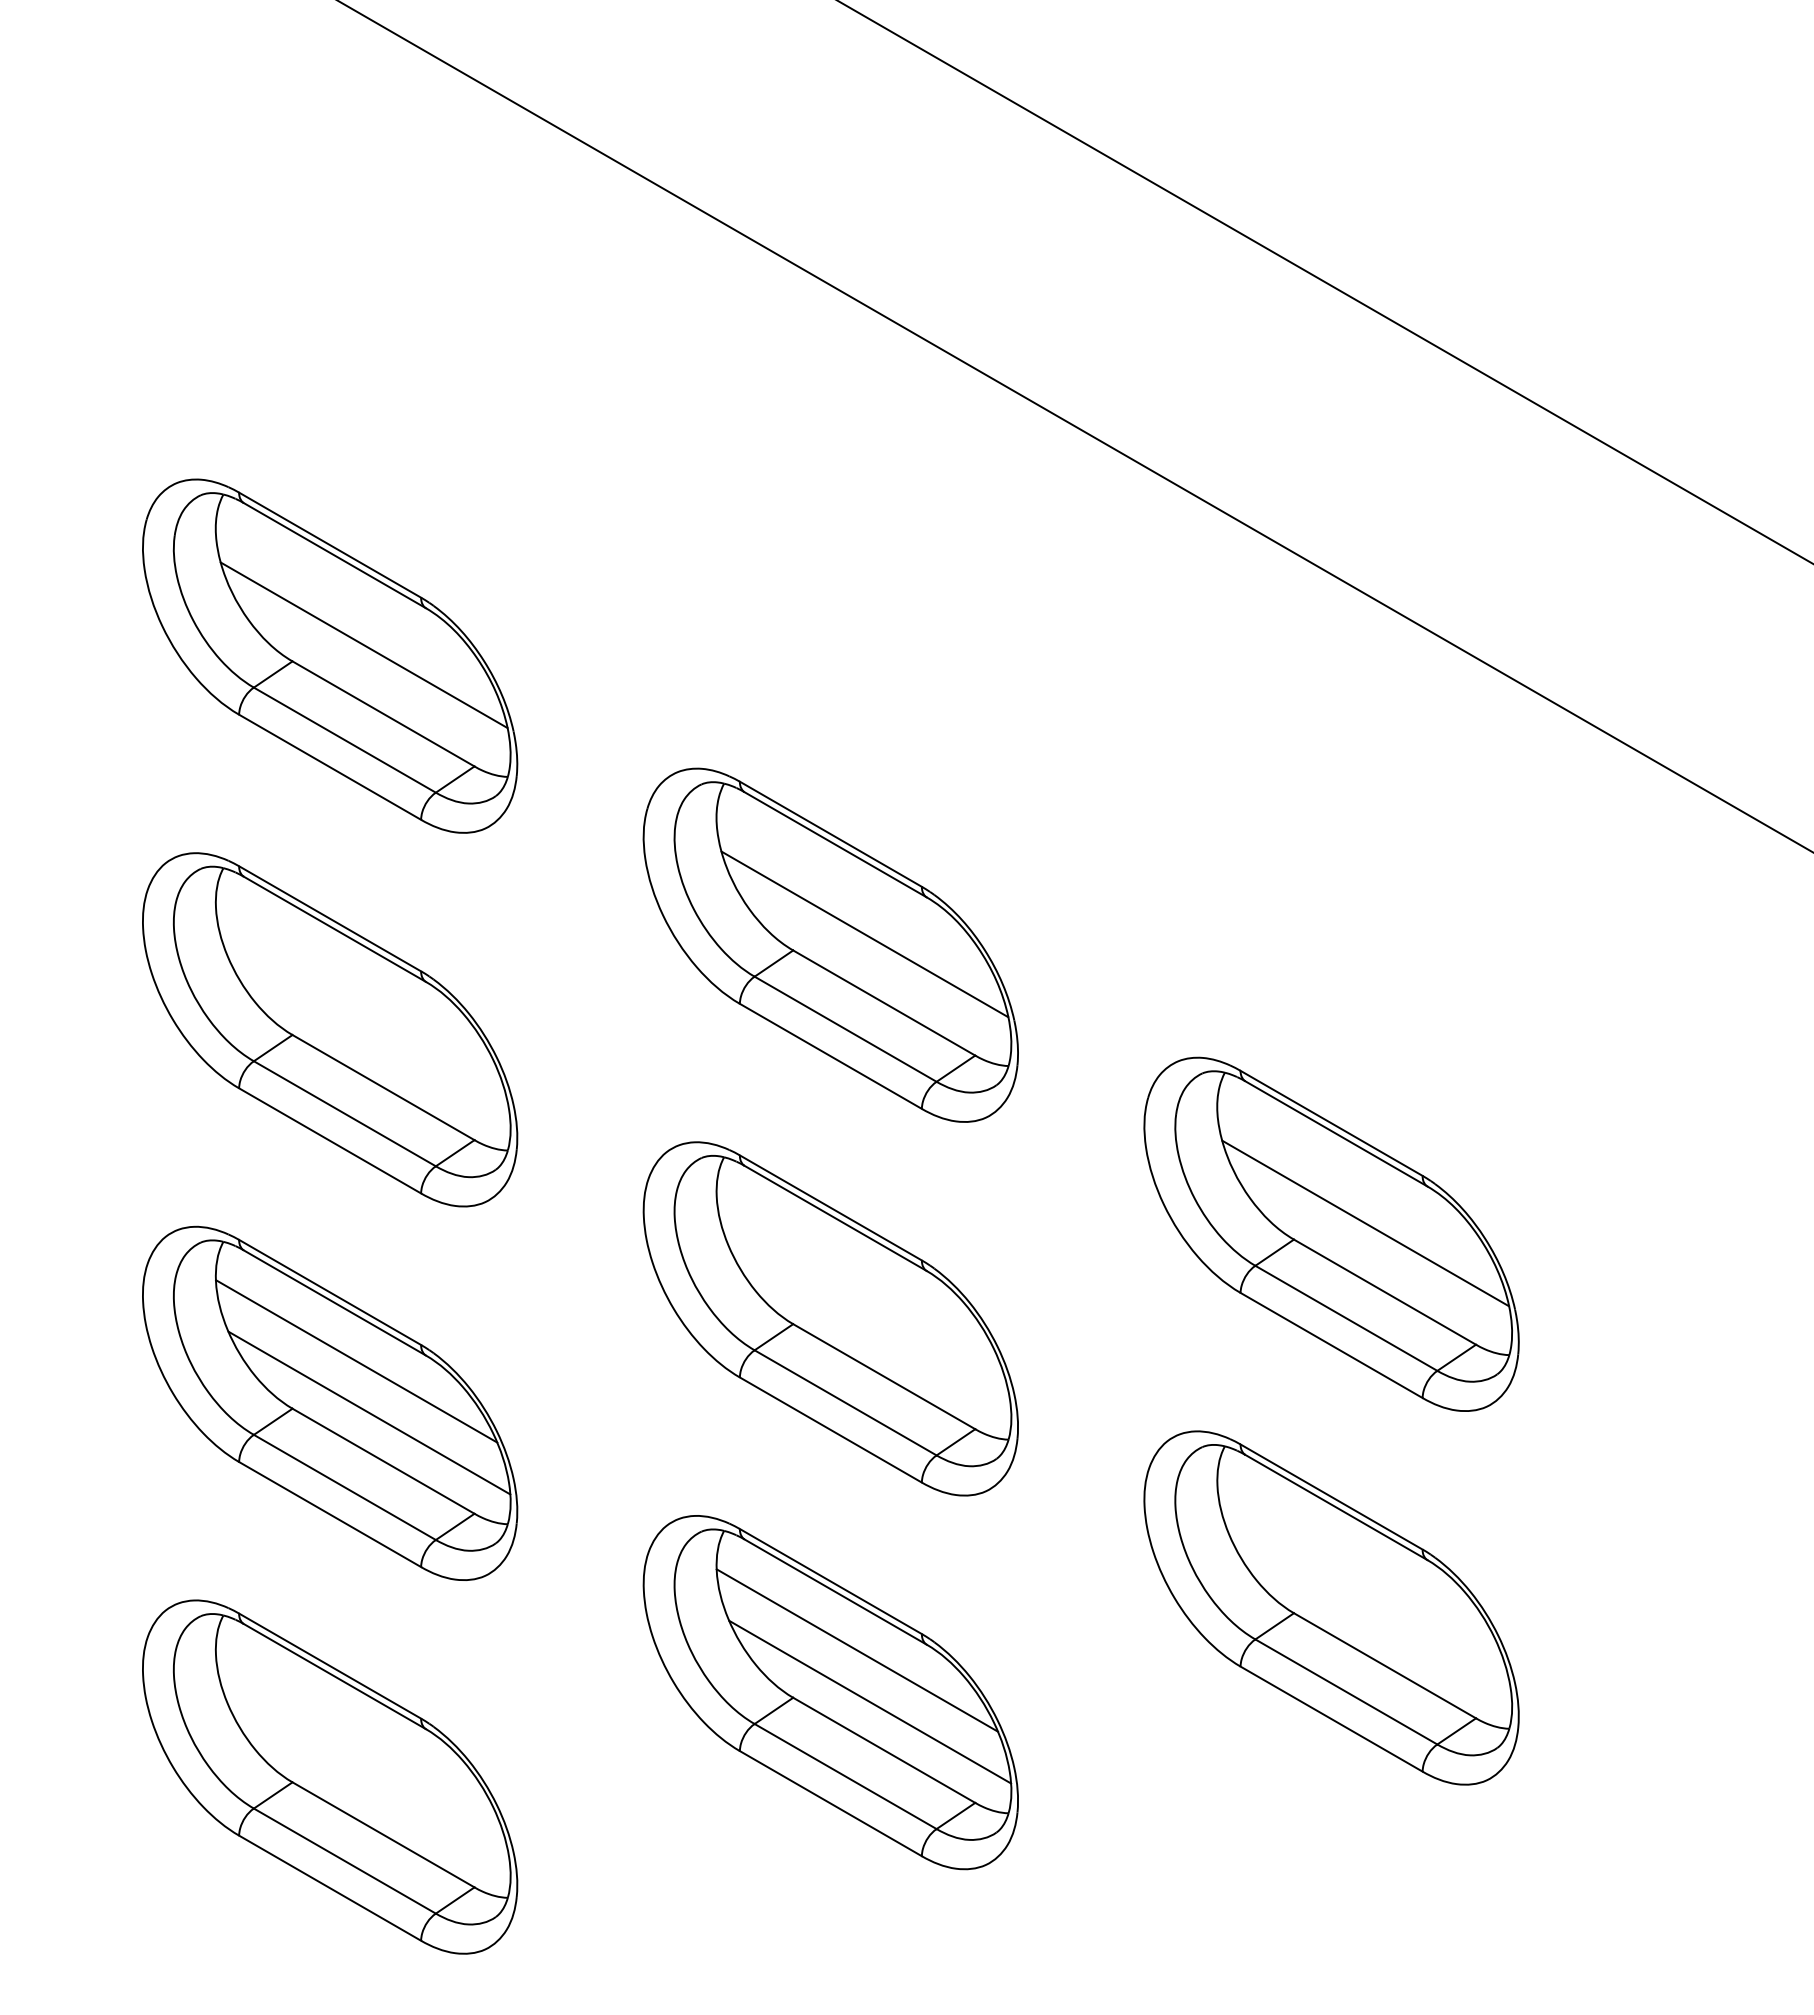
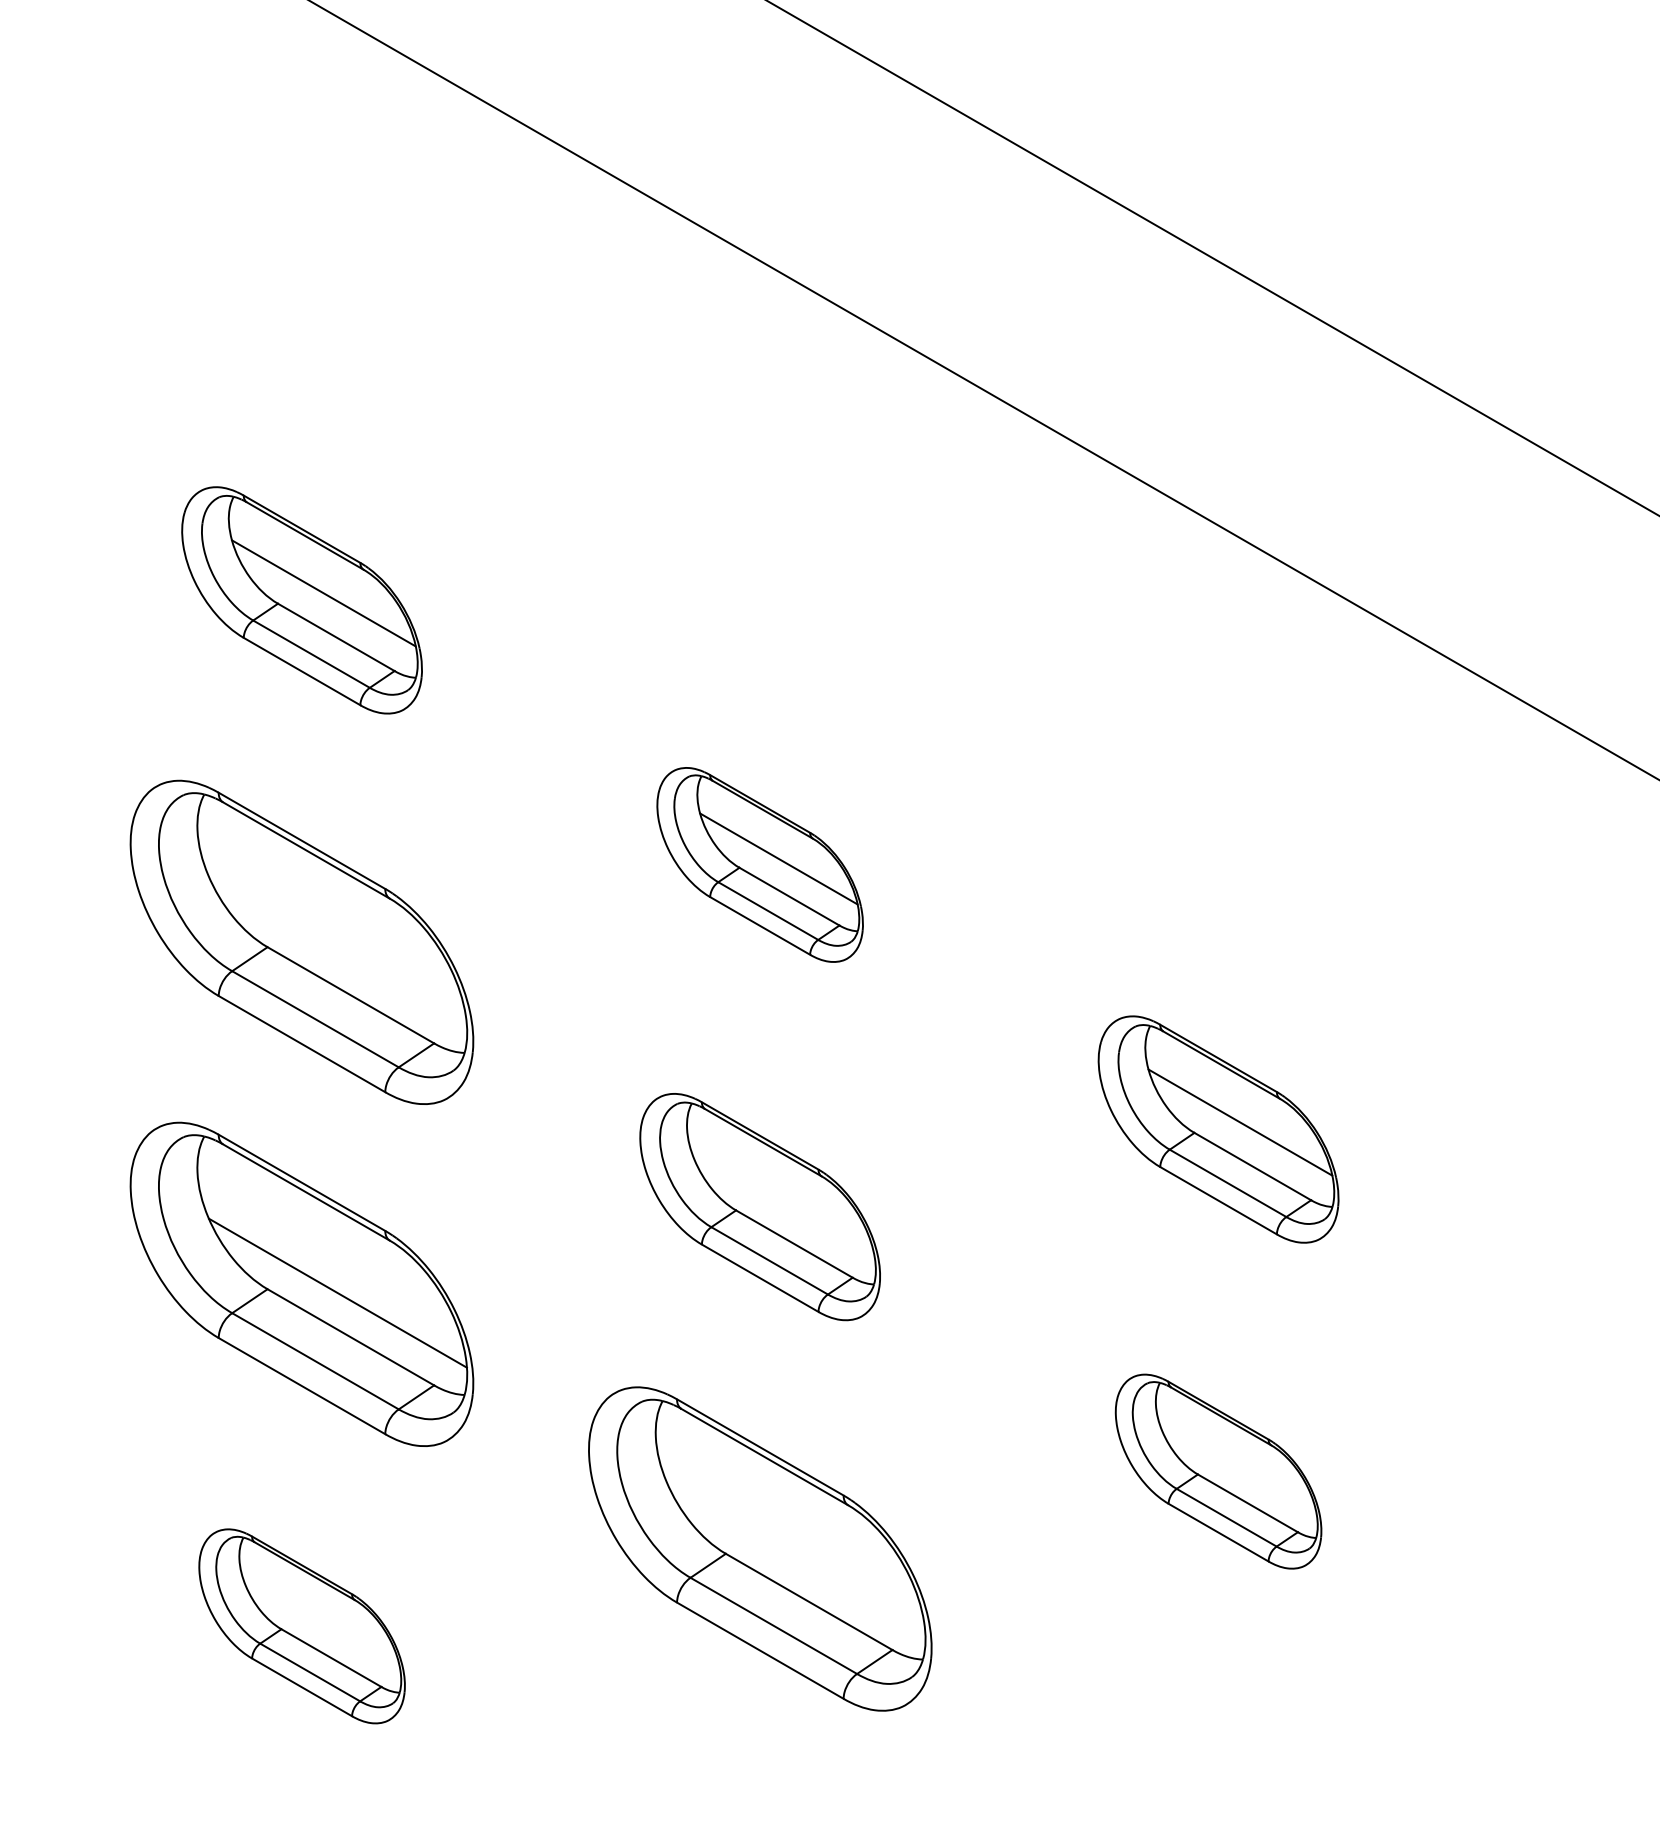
part: (330, 655) -> (302, 599), size x0.7
part: (830, 944) -> (759, 864), size x0.6
part: (1331, 1233) -> (1218, 1128), size x0.7
part: (830, 1318) -> (759, 1206), size x0.7
line: (356, 1361) -> (326, 1246), removed
part: (1331, 1607) -> (1218, 1471), size x0.6
line: (857, 1650) -> (784, 1510), removed
line: (870, 1701) -> (796, 1557), removed
part: (330, 1776) -> (302, 1625), size x0.6

